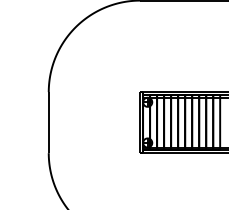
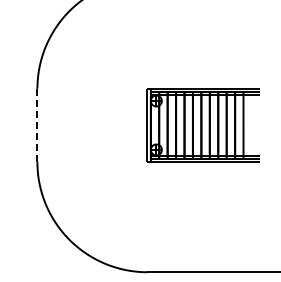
line: (48, 122) -> (37, 125), solid -> dashed

